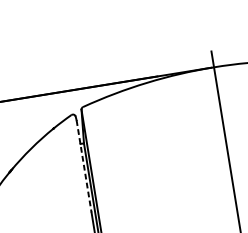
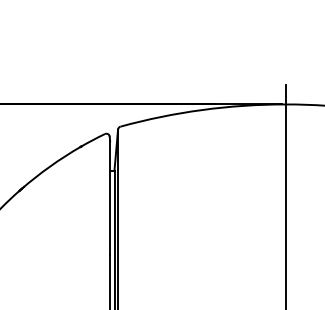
line: (84, 166) -> (110, 198), dashed -> solid

